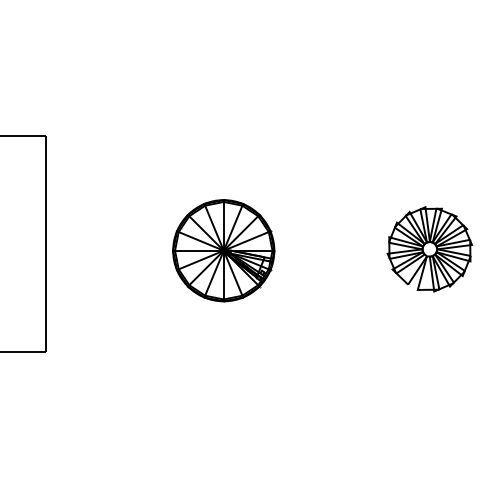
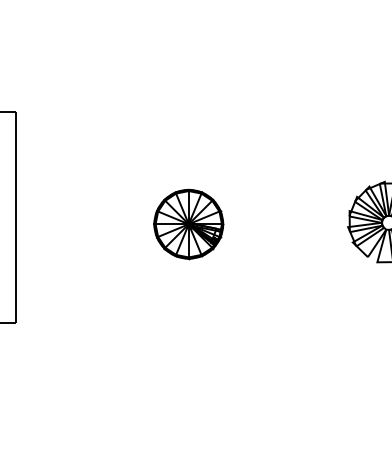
part: (223, 250) -> (188, 223), size x0.7

